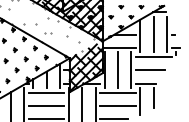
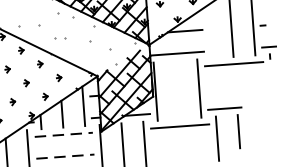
line: (140, 35) -> (210, 30), removed
line: (118, 70) -> (178, 90), removed
line: (150, 70) -> (230, 86), removed
line: (46, 92) -> (63, 134), solid -> dashed
line: (46, 105) -> (65, 155), solid -> dashed
line: (117, 105) -> (180, 147), removed

